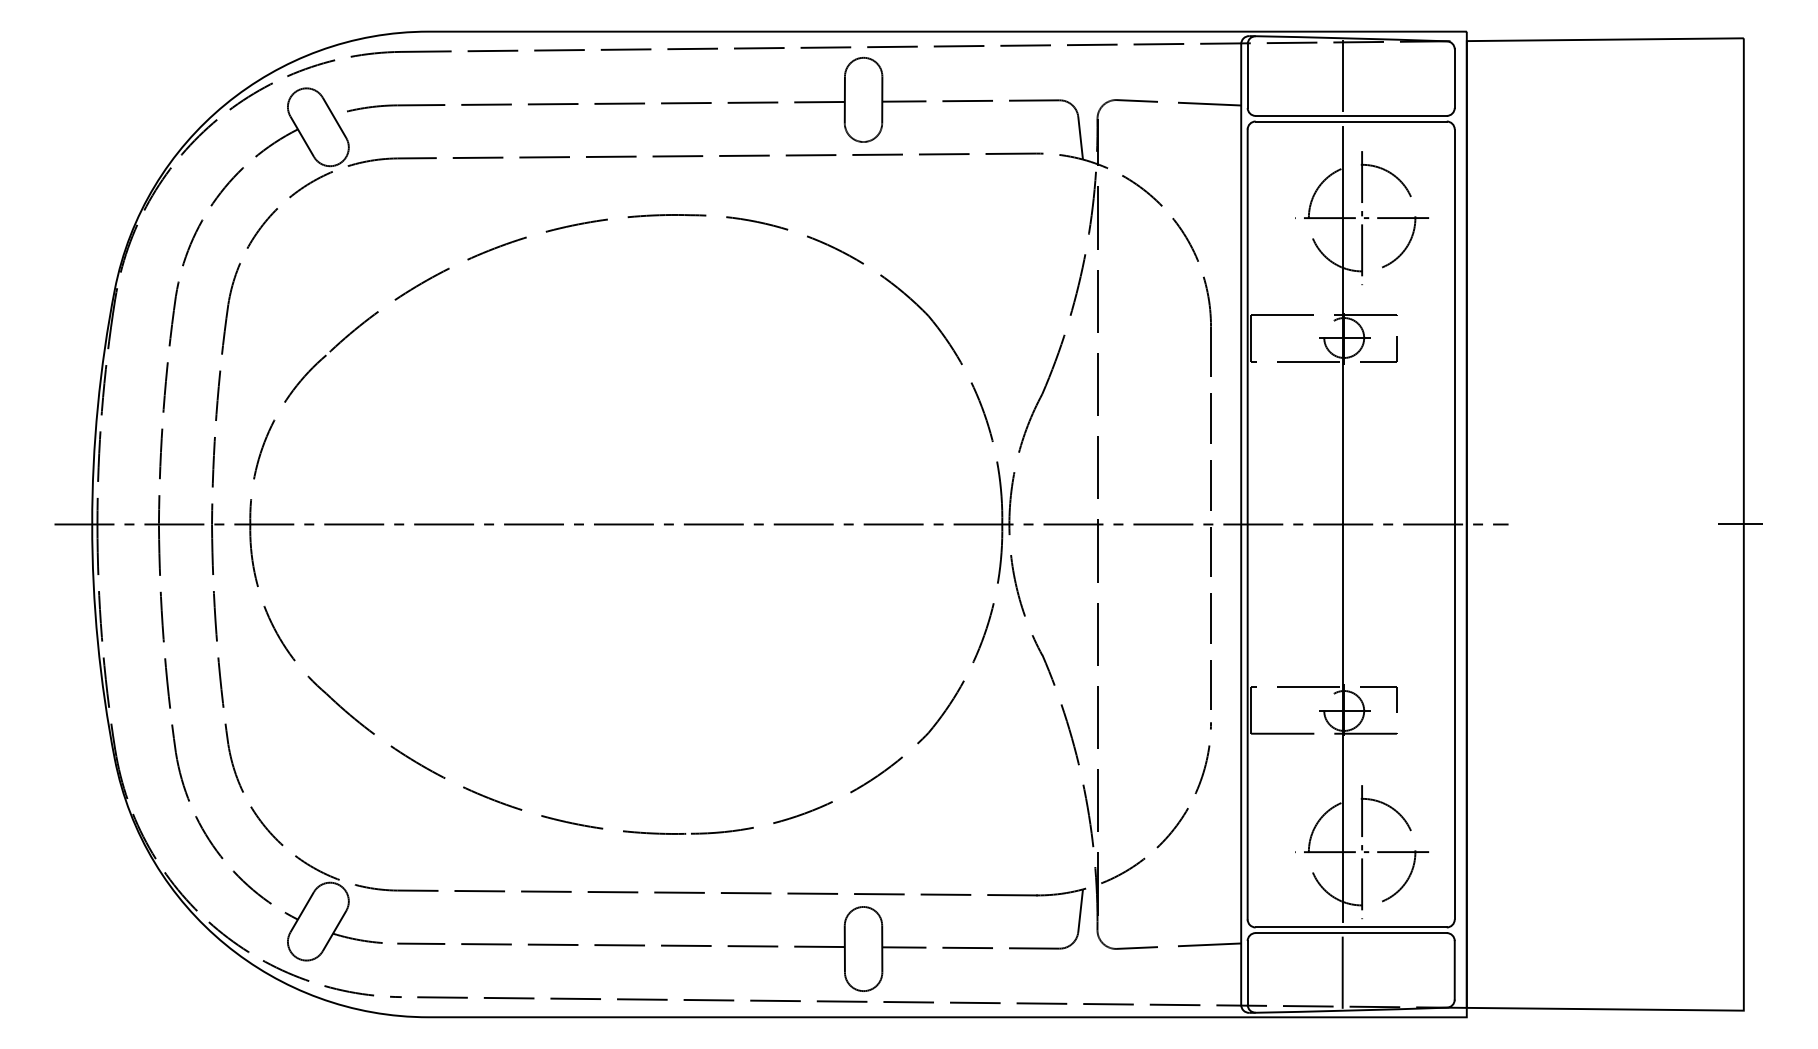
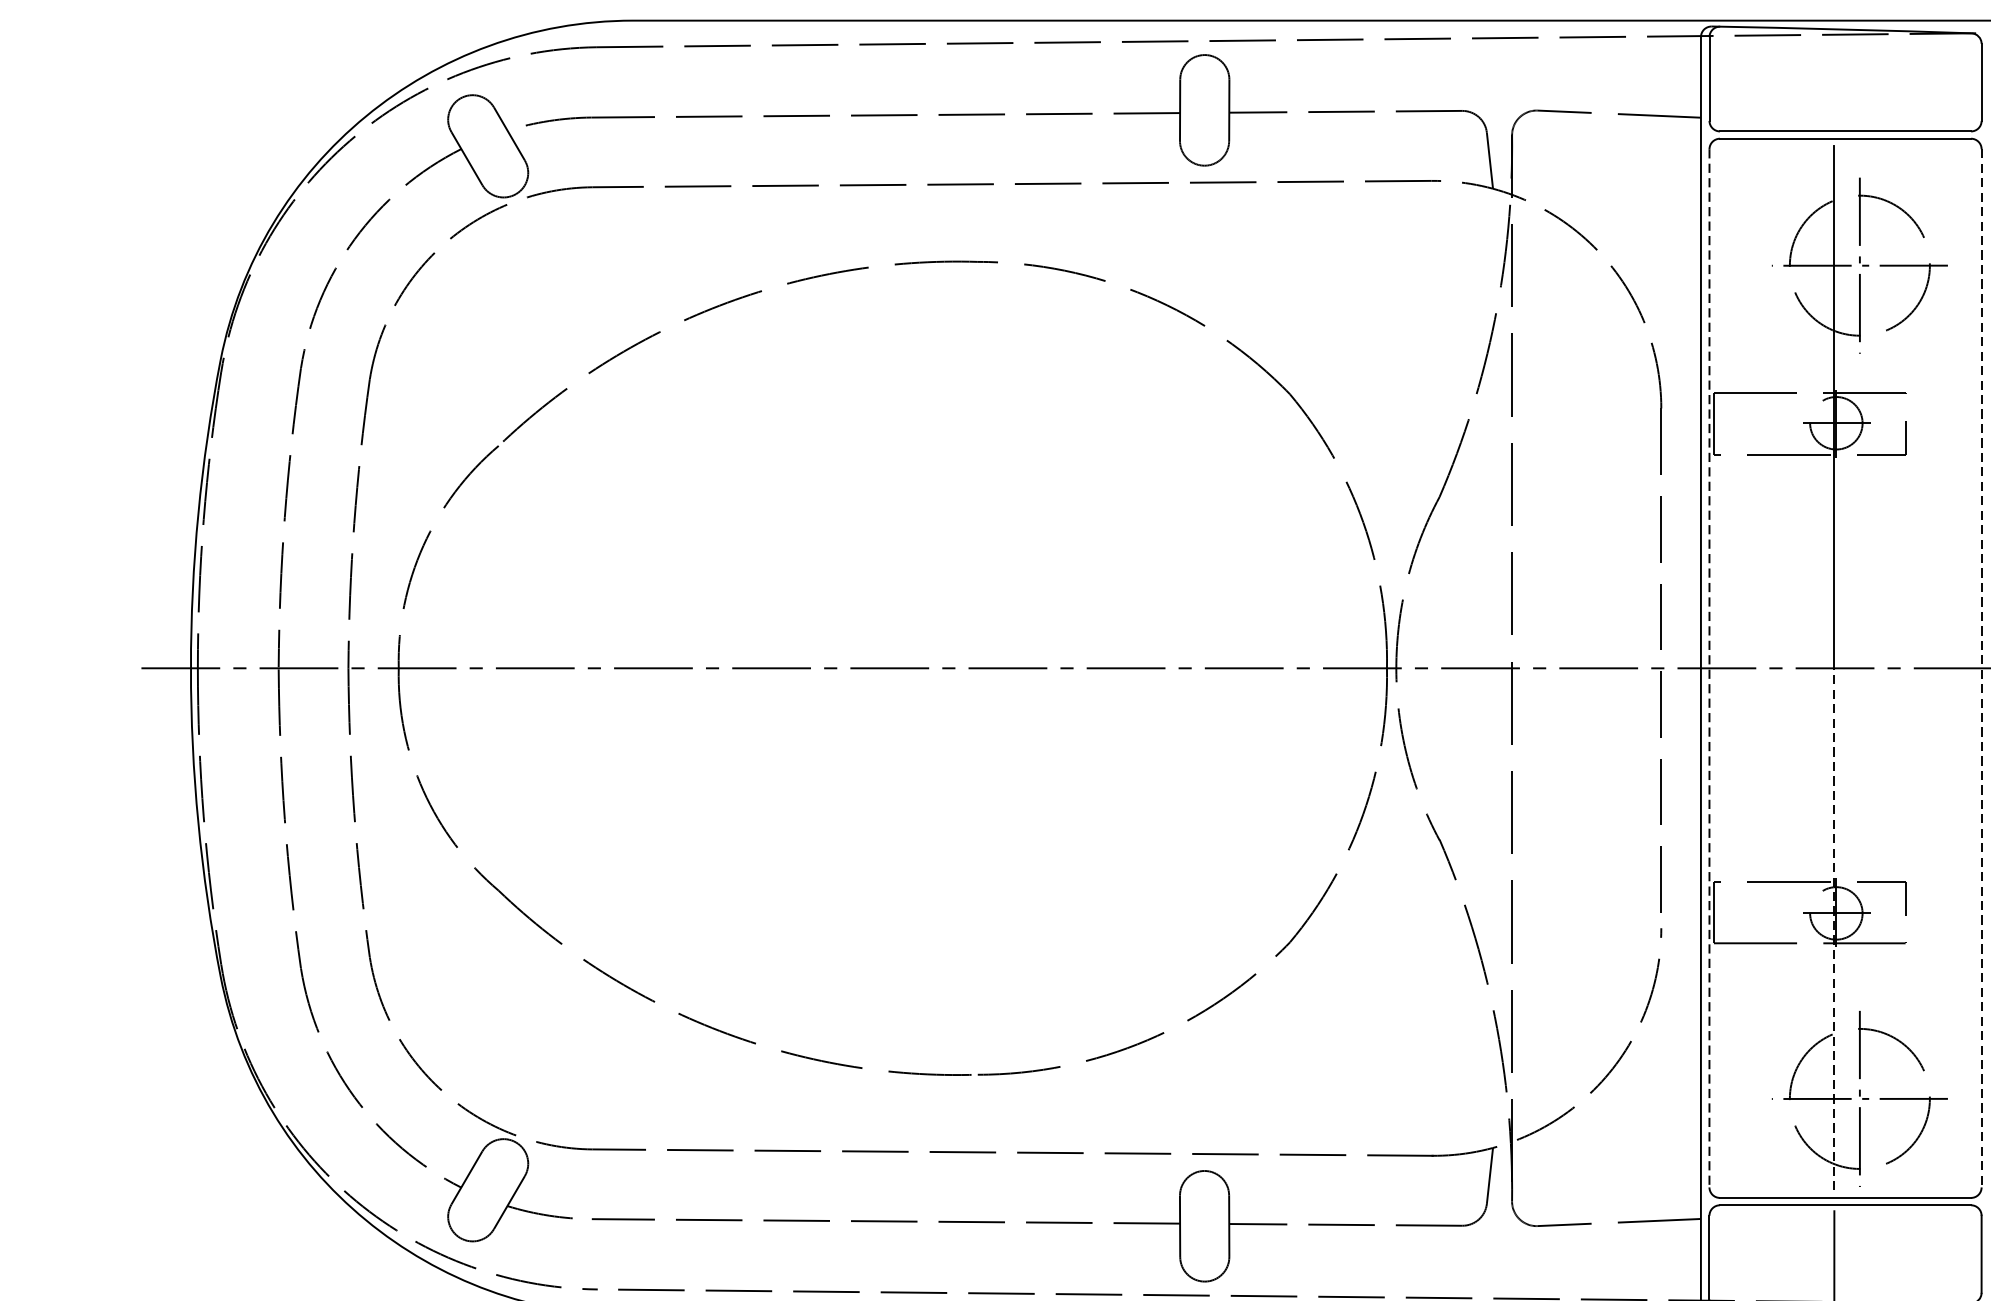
line: (1342, 76) -> (1834, 79), removed
line: (1247, 524) -> (1709, 668), solid -> dashed
line: (1454, 524) -> (1981, 668), solid -> dashed
line: (1342, 722) -> (1834, 928), solid -> dashed

